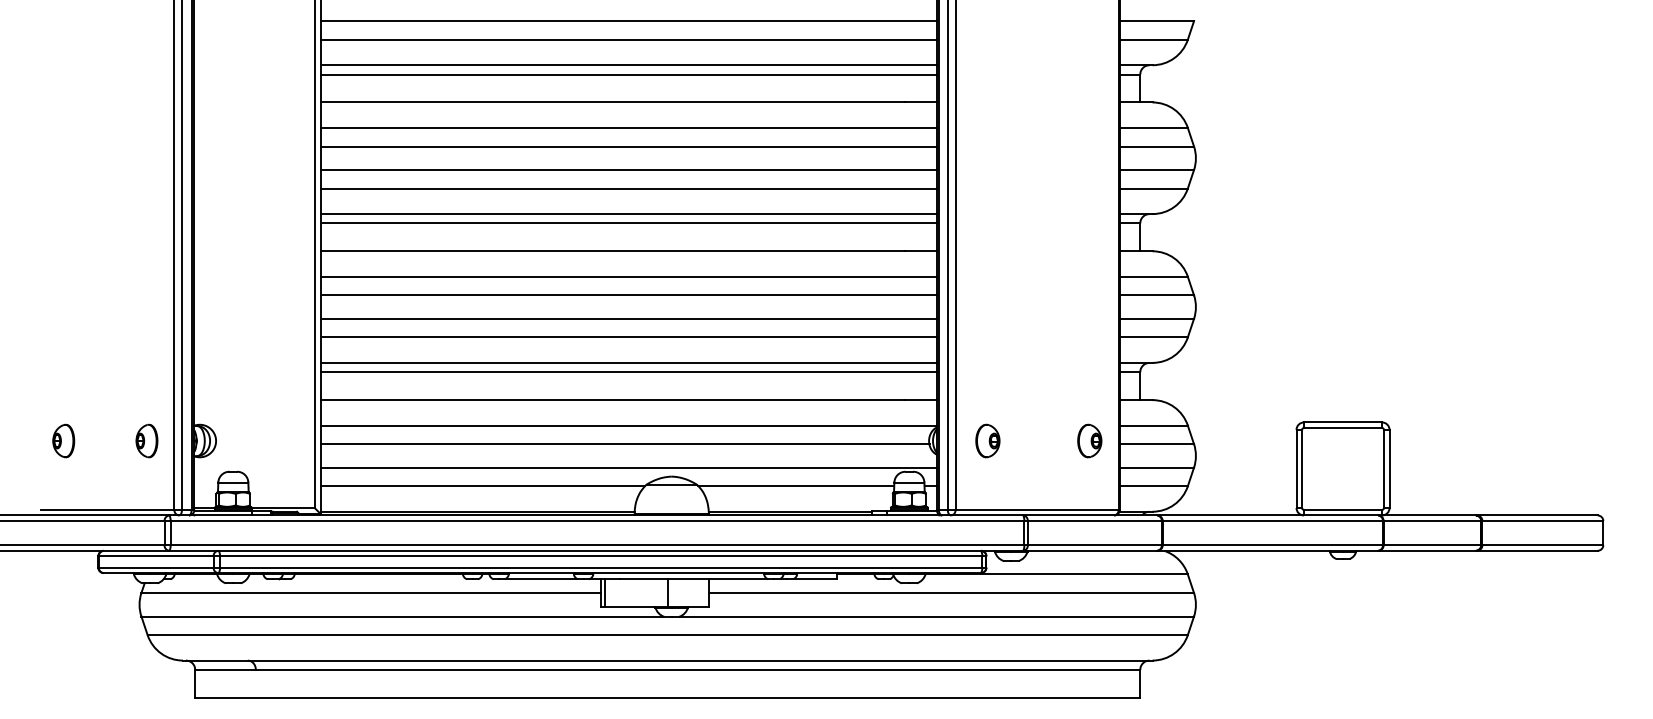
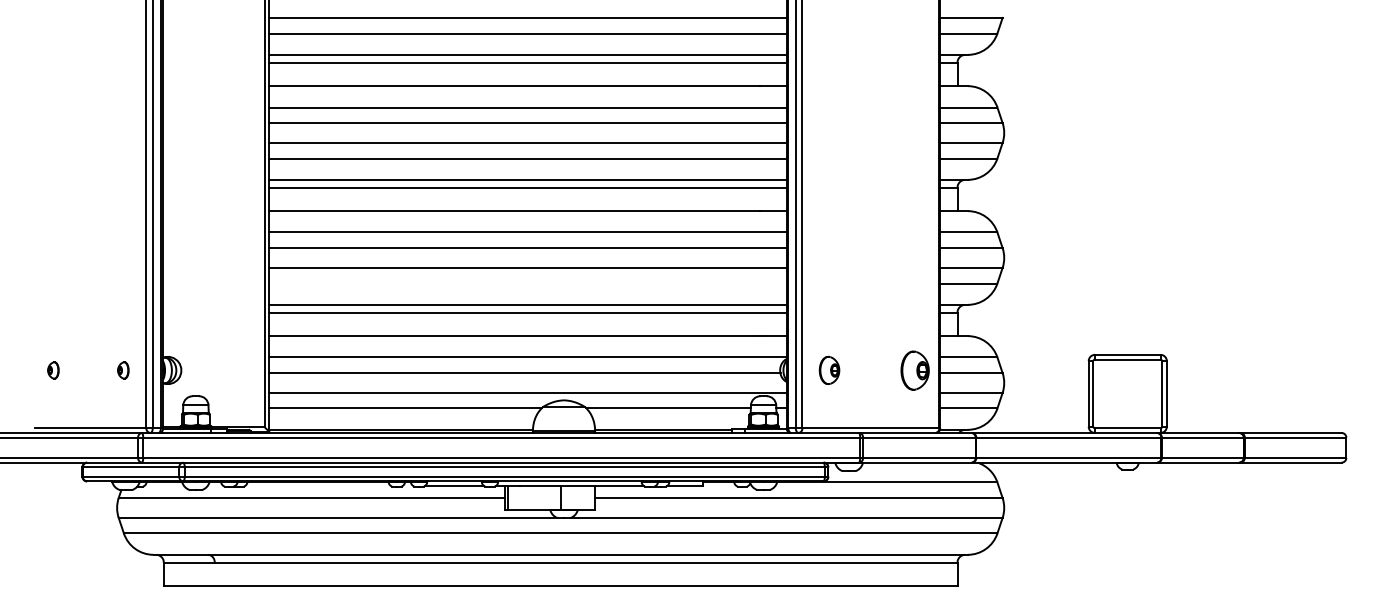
line: (628, 337) -> (527, 283), removed
part: (1089, 439) -> (914, 369), size x1.4
part: (63, 441) -> (53, 370), size x0.6
part: (147, 441) -> (123, 370), size x0.6

